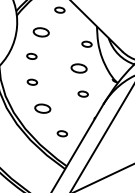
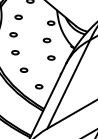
part: (41, 30) -> (18, 16), size x0.62
part: (78, 68) -> (46, 40), size x0.62
part: (41, 107) -> (23, 69), size x0.62

